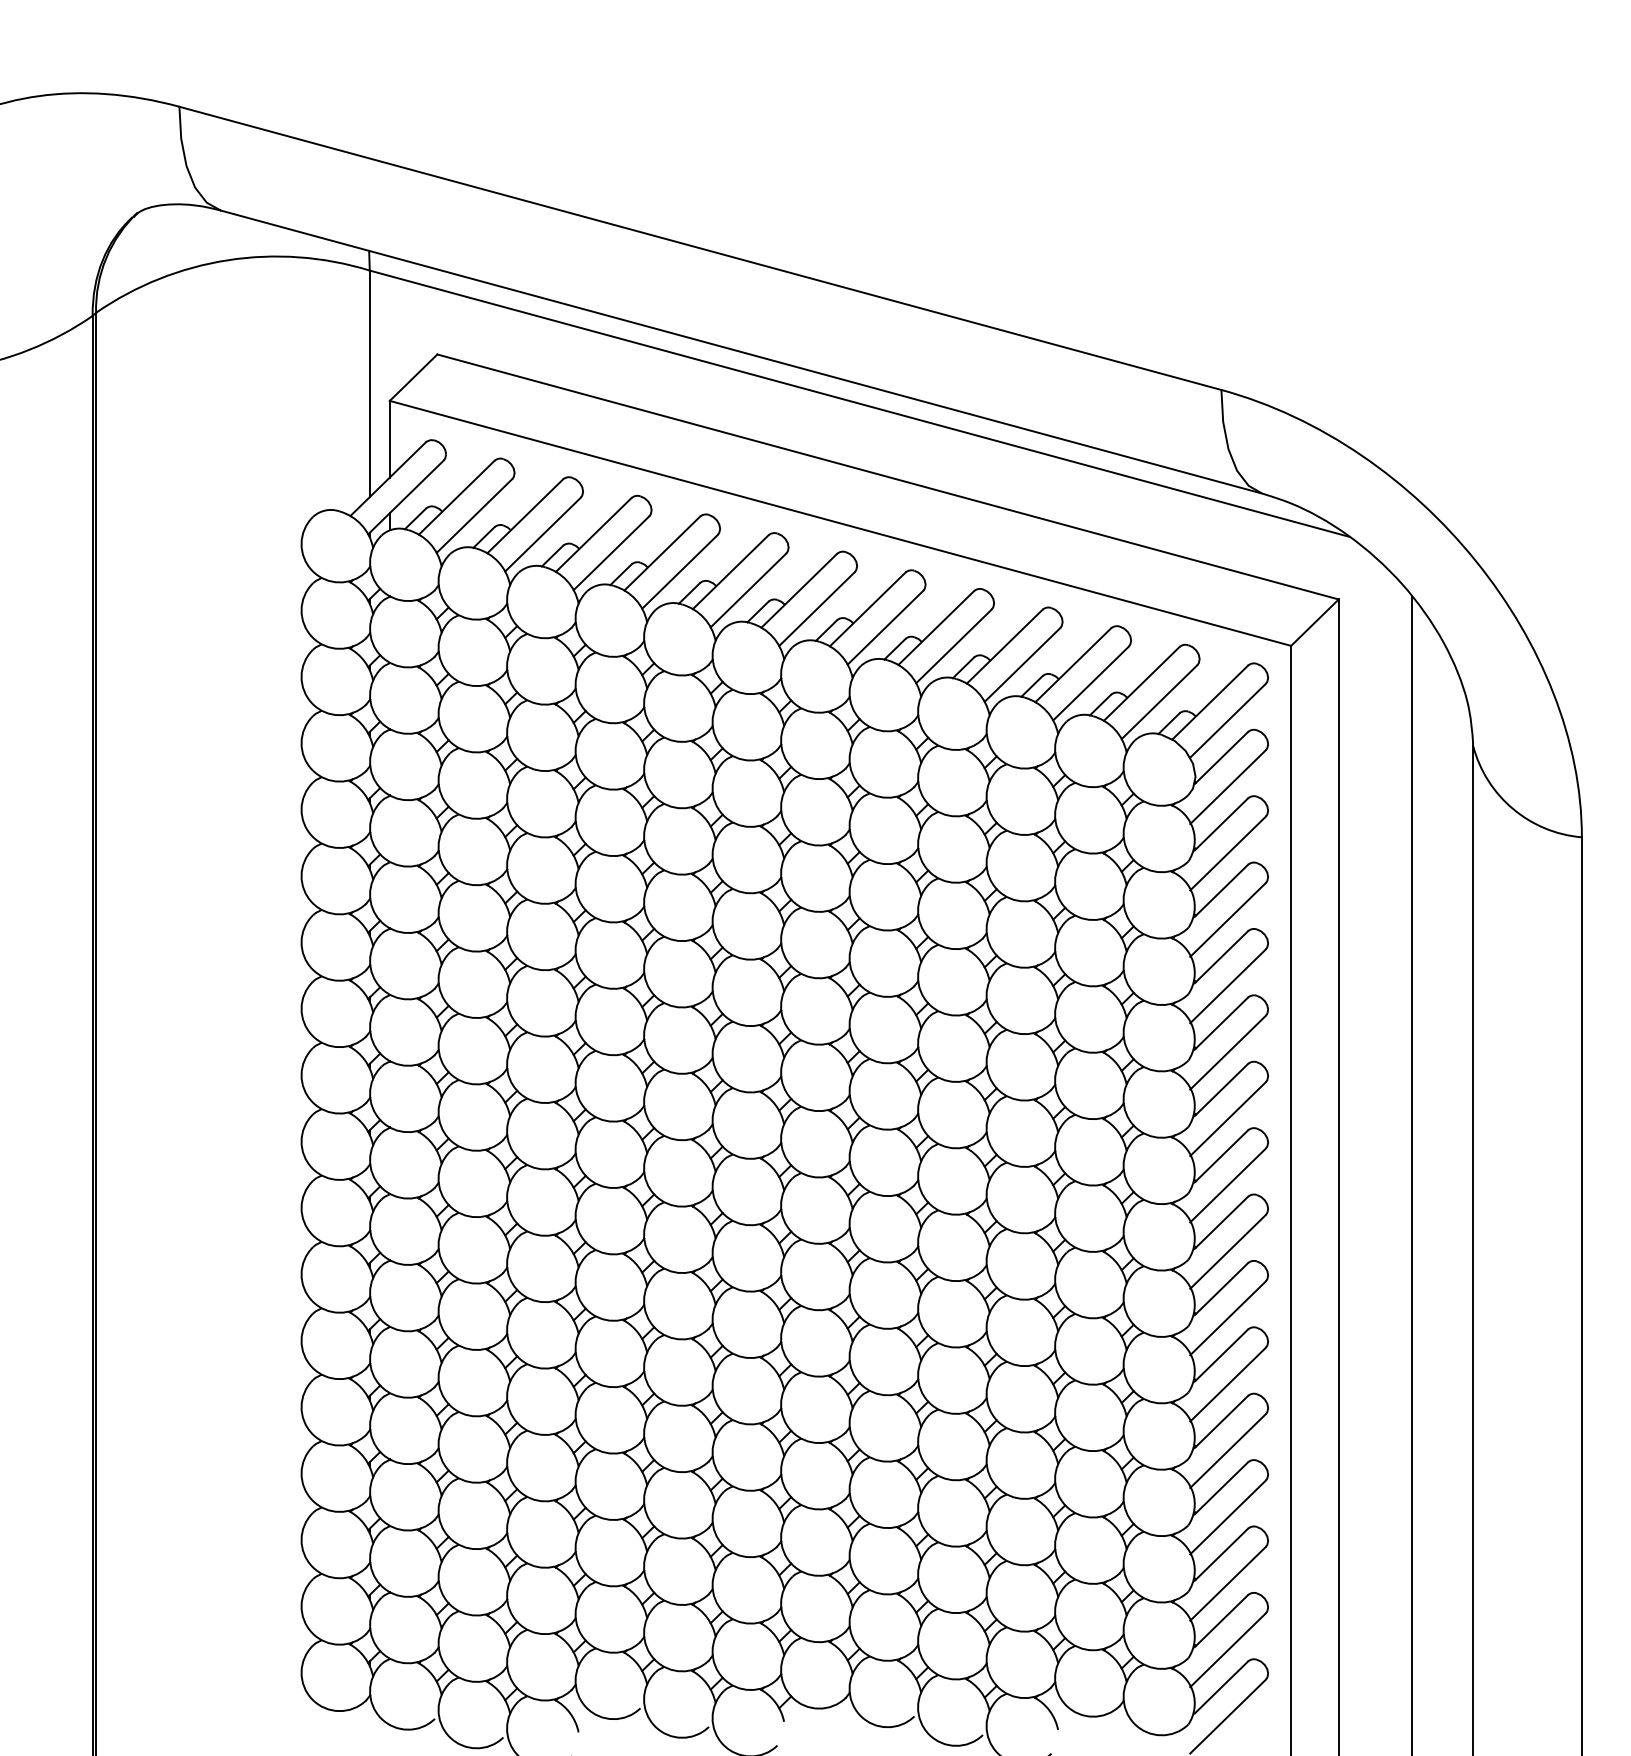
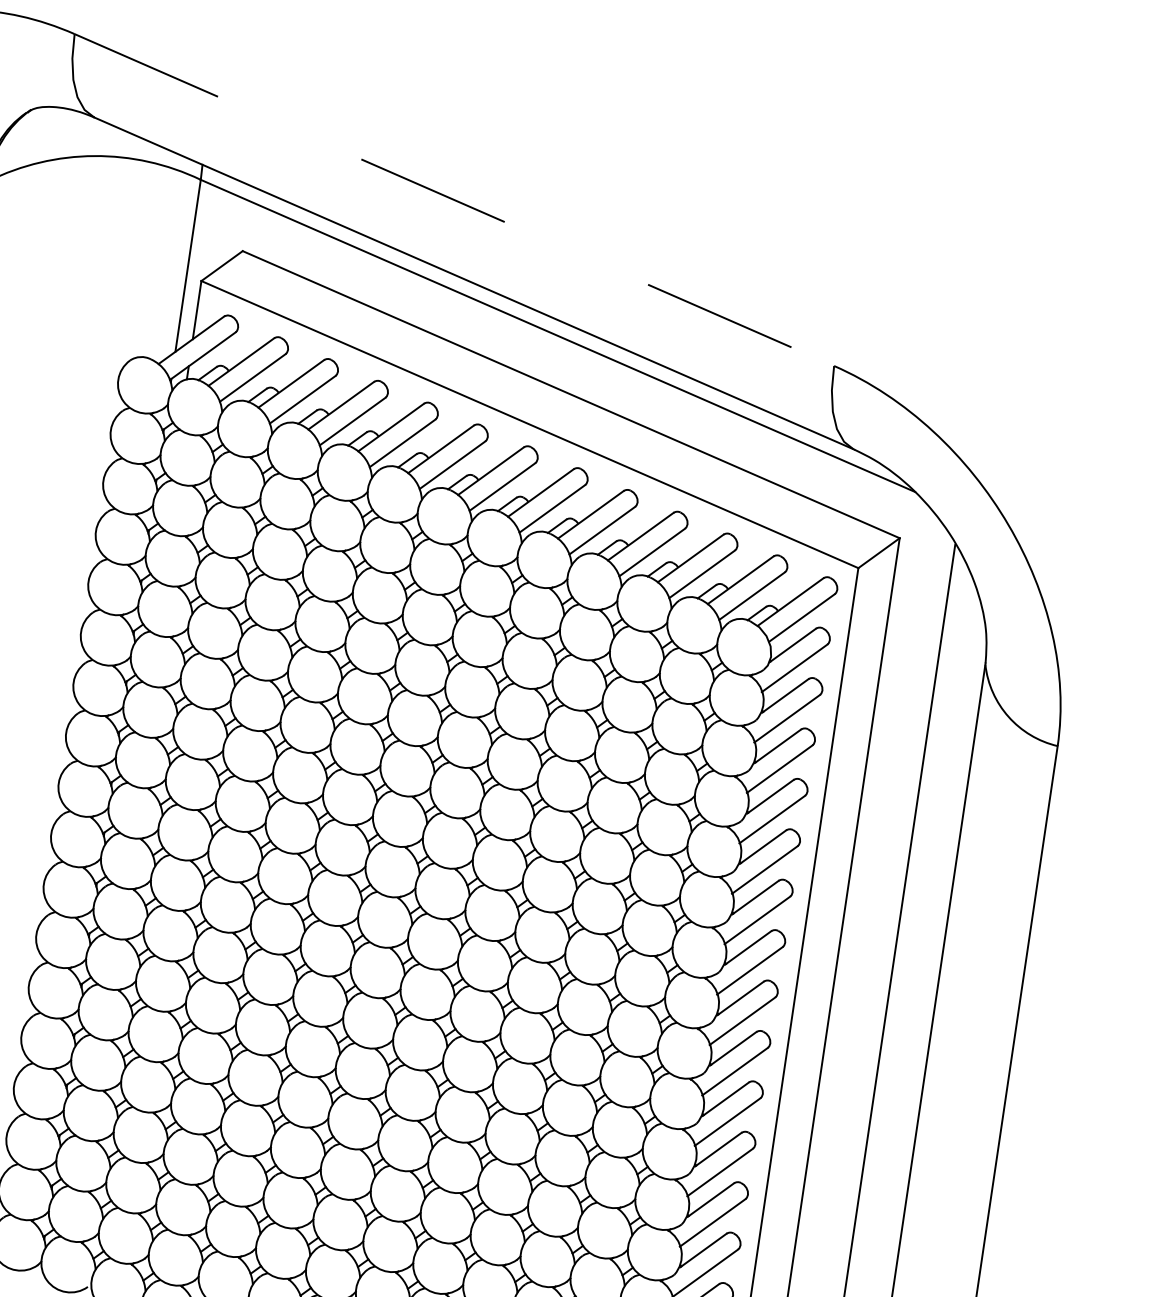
line: (700, 248) -> (454, 200), solid -> dashed

